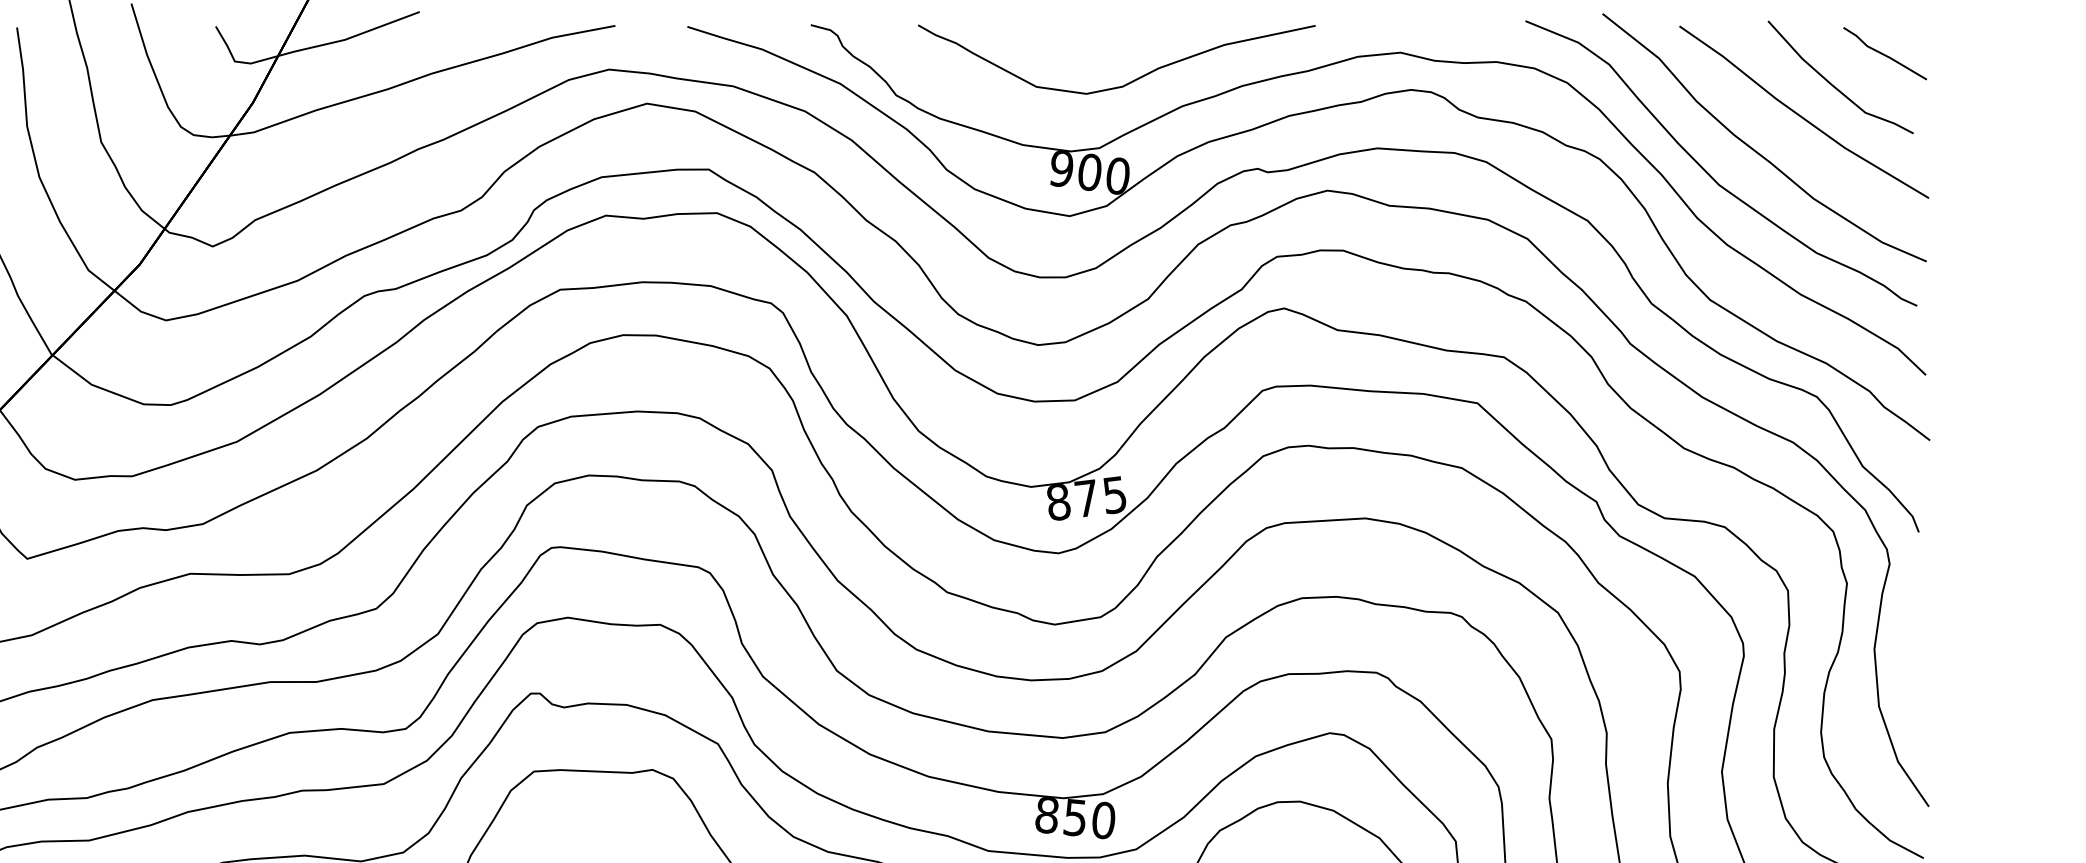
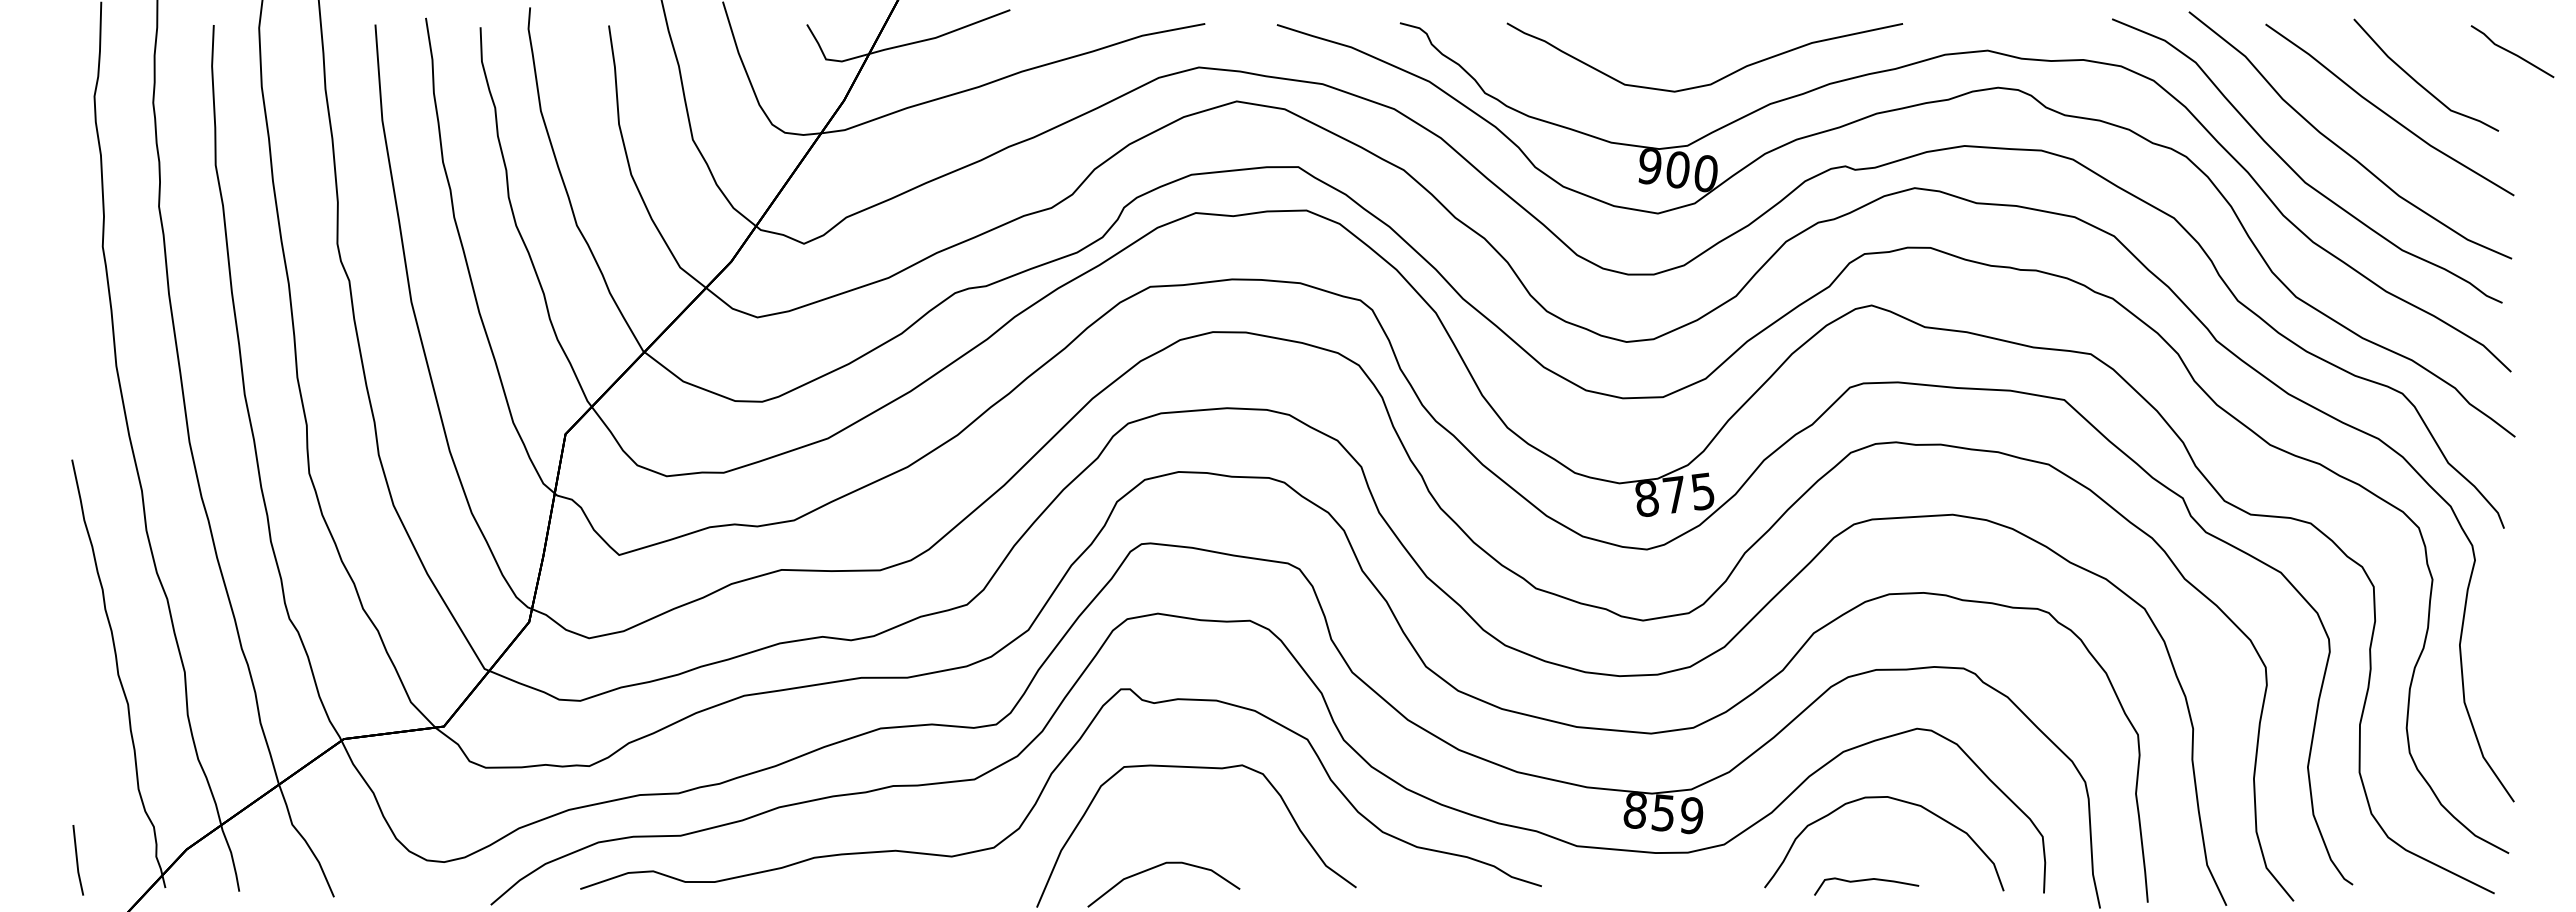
part: (1885, 53) -> (2512, 51), moved
text: (1103, 820) -> (1691, 815), 850 -> 859

